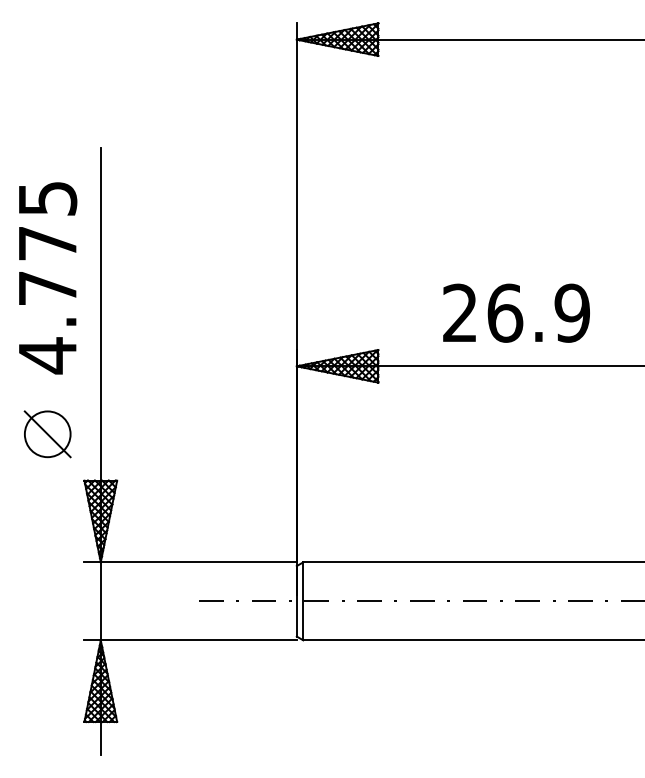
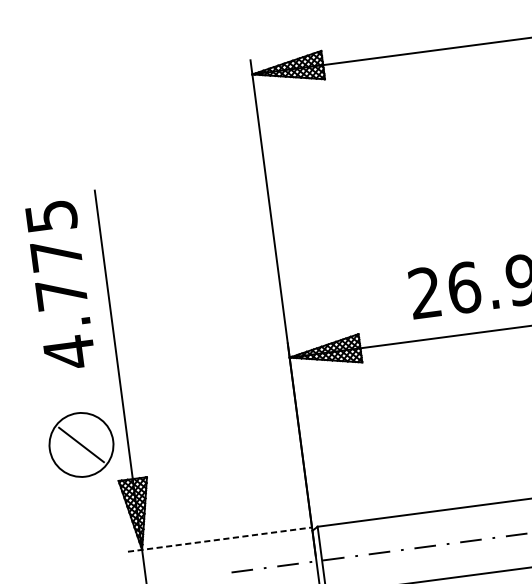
text: (48, 278) -> (61, 285), moved
circle: (47, 434) -> (81, 445), size x1.6
line: (191, 562) -> (220, 539), solid -> dashed

